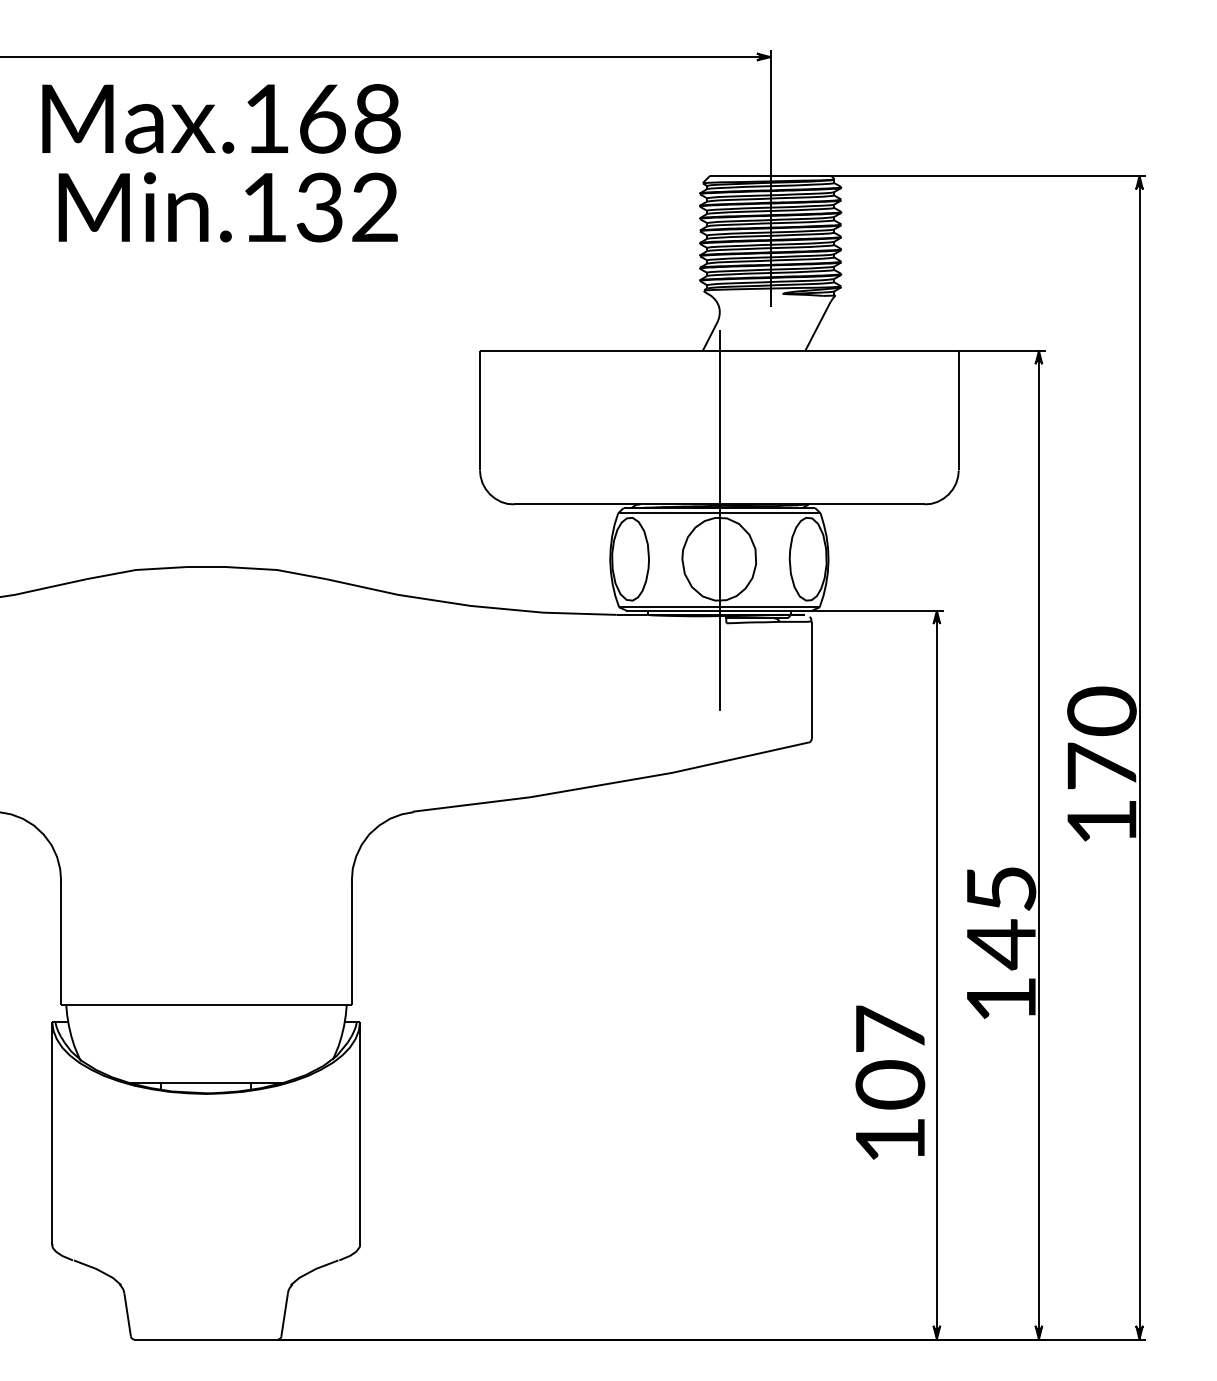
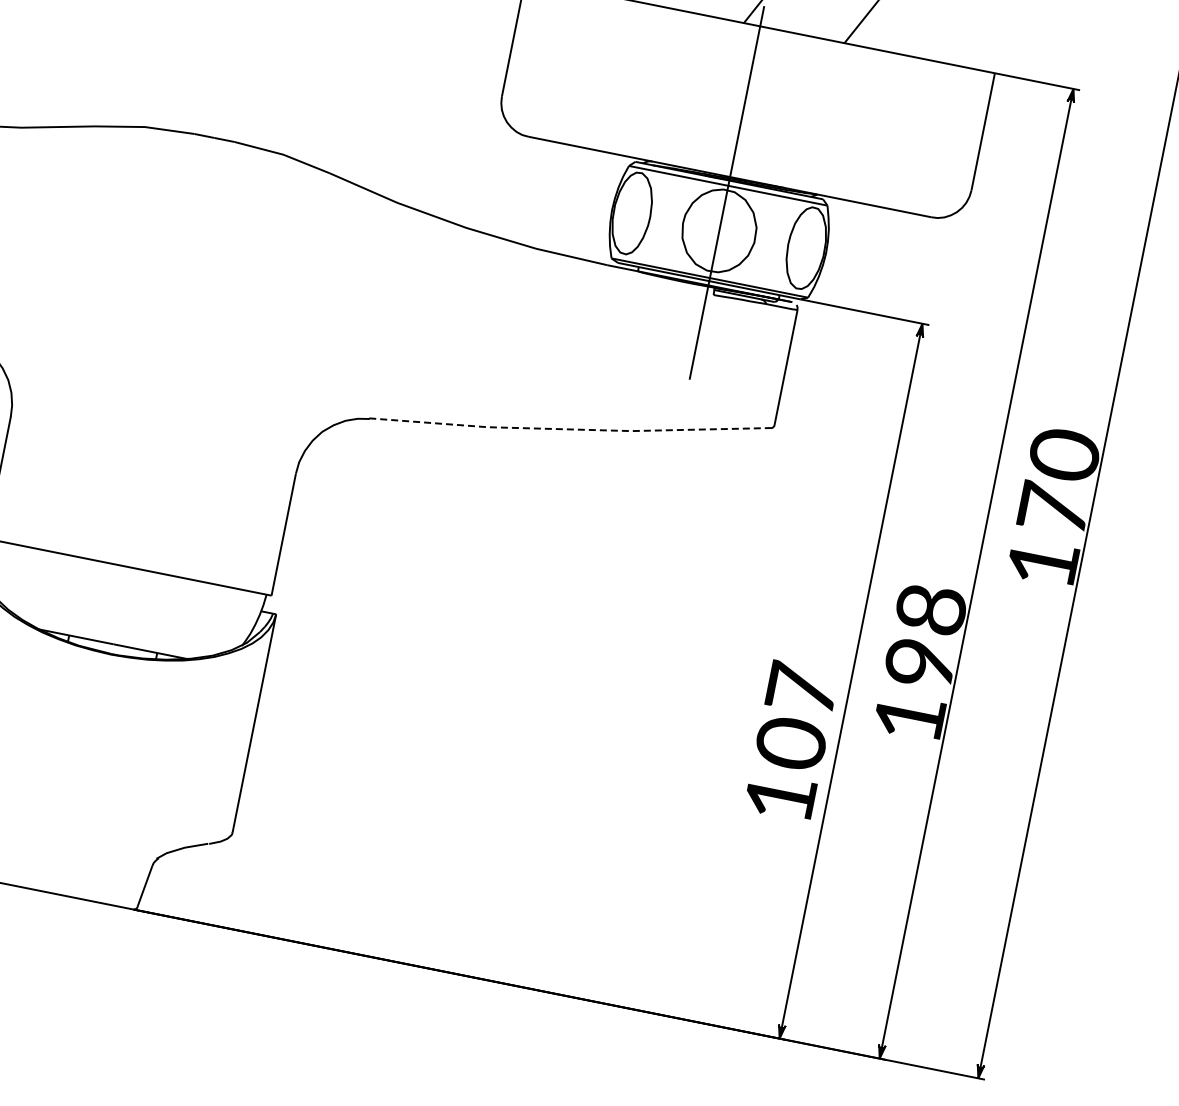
line: (612, 783) -> (570, 429), solid -> dashed
text: (1001, 917) -> (925, 637), 145 -> 198
text: (890, 1082) -> (791, 741), moved

